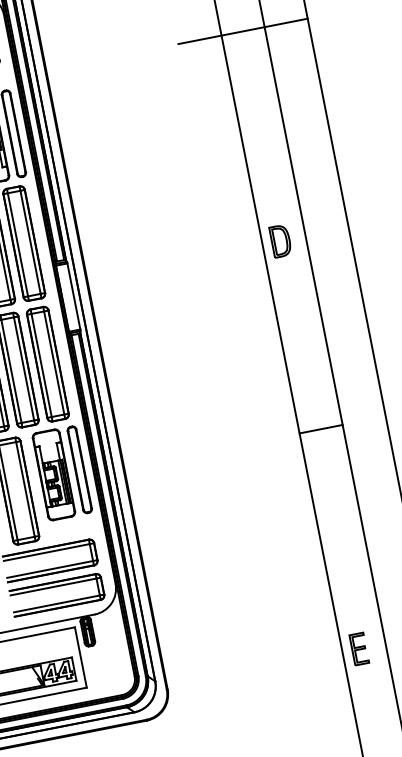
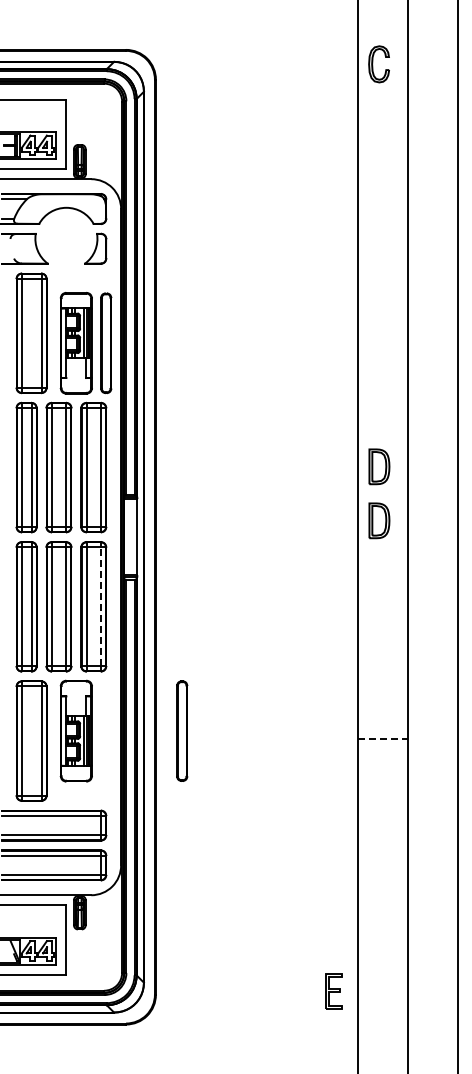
line: (242, 31) -> (382, 279), removed
part: (271, 194) -> (379, 466), added
line: (54, 362) -> (101, 606), solid -> dashed
line: (321, 429) -> (383, 738), solid -> dashed
part: (79, 469) -> (182, 730), moved
part: (359, 649) -> (333, 991), moved

